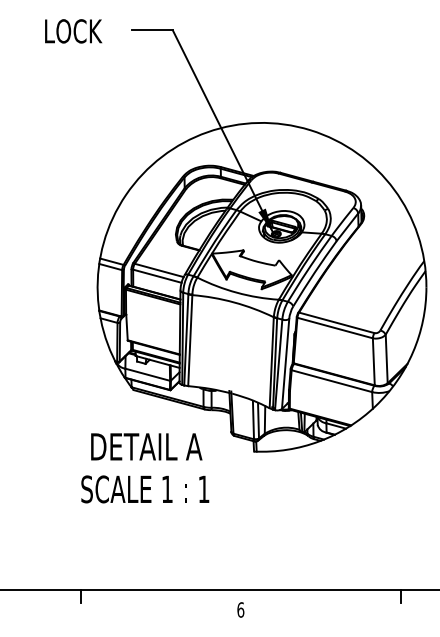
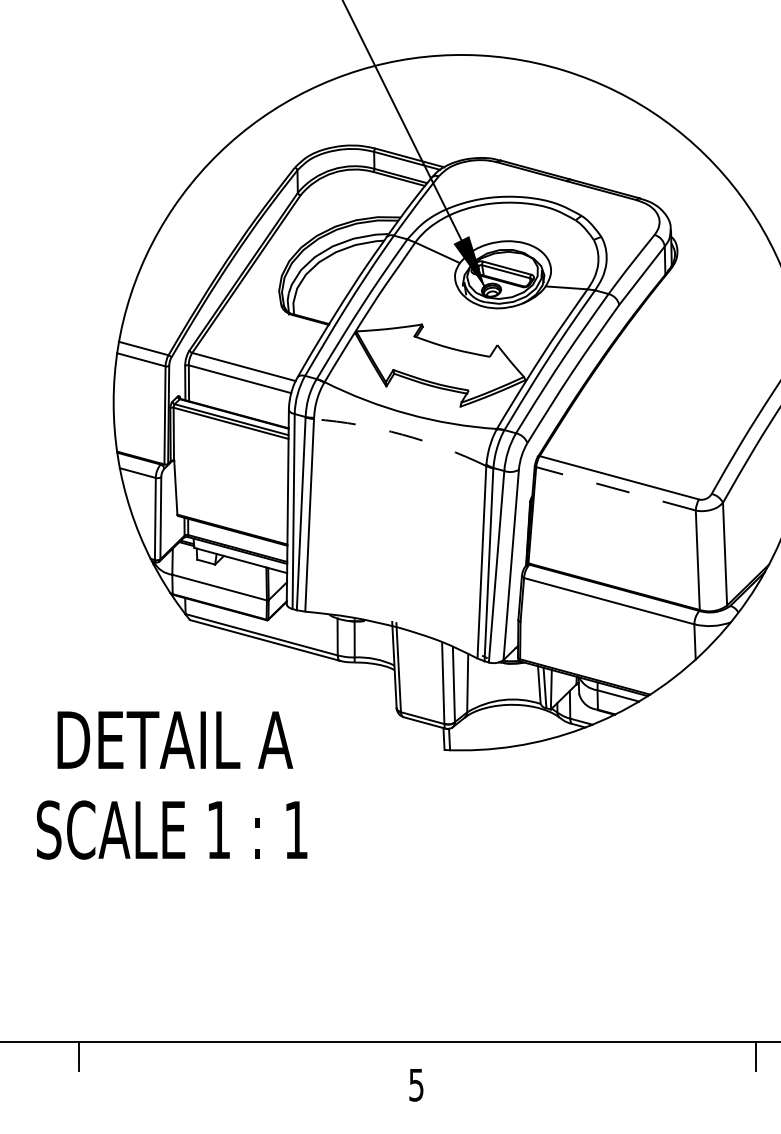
arc: (234, 302) -> (403, 434), solid -> dashed
line: (334, 327) -> (614, 487), solid -> dashed
text: (145, 468) -> (172, 785), moved
text: (240, 609) -> (415, 1084), 6 -> 5

